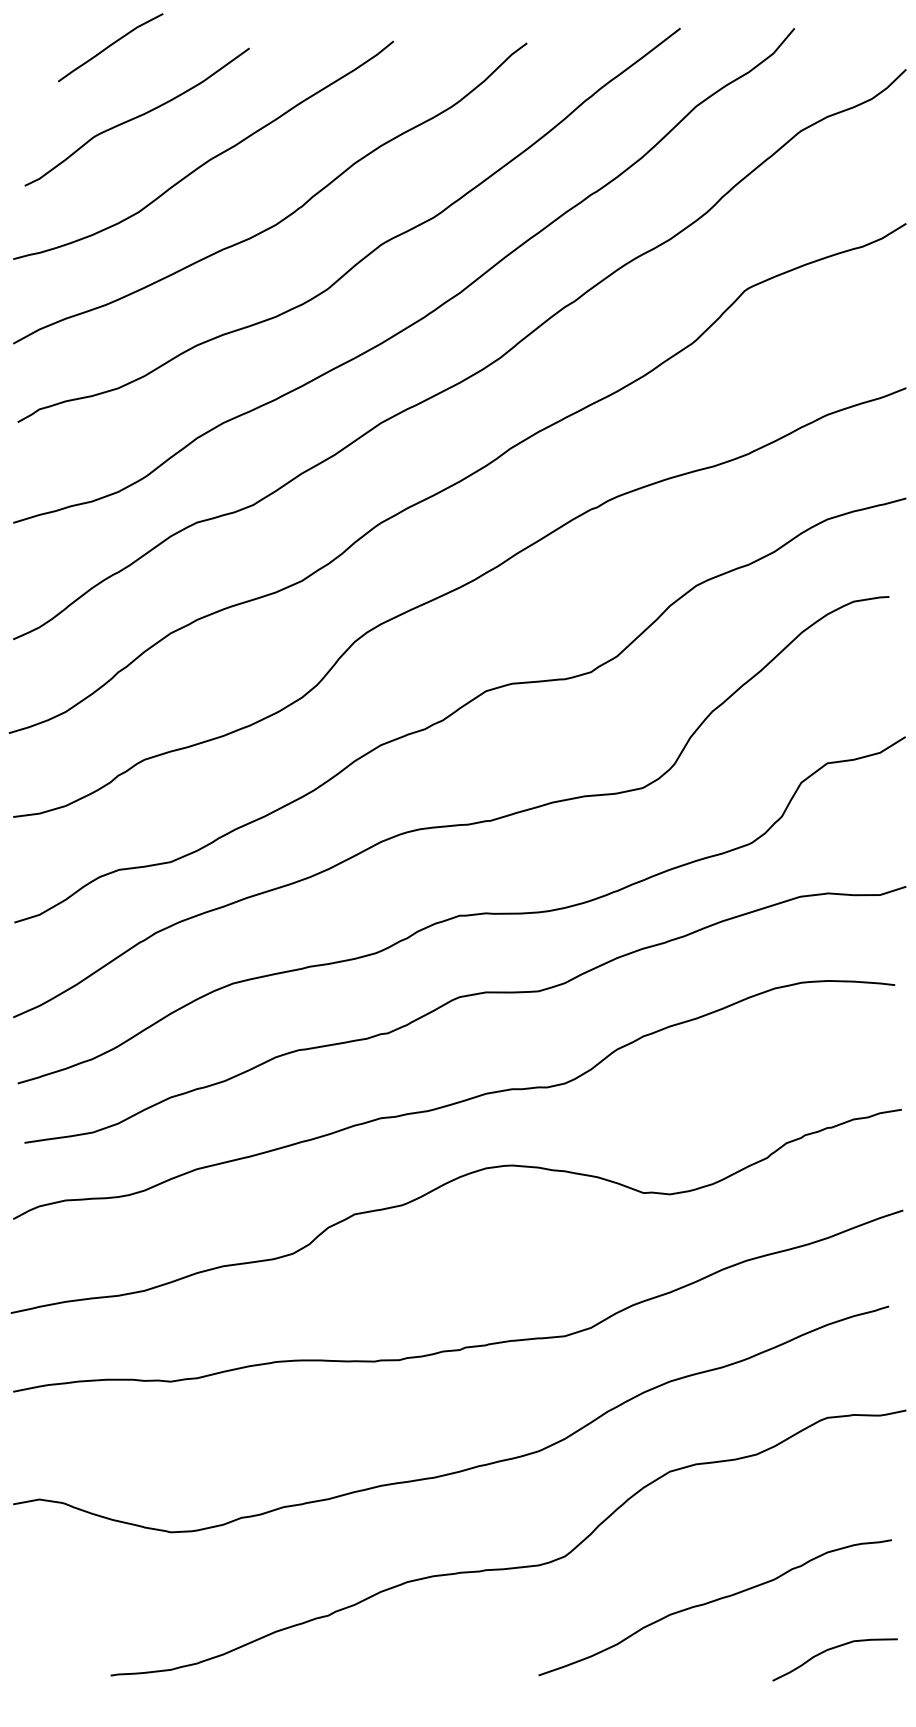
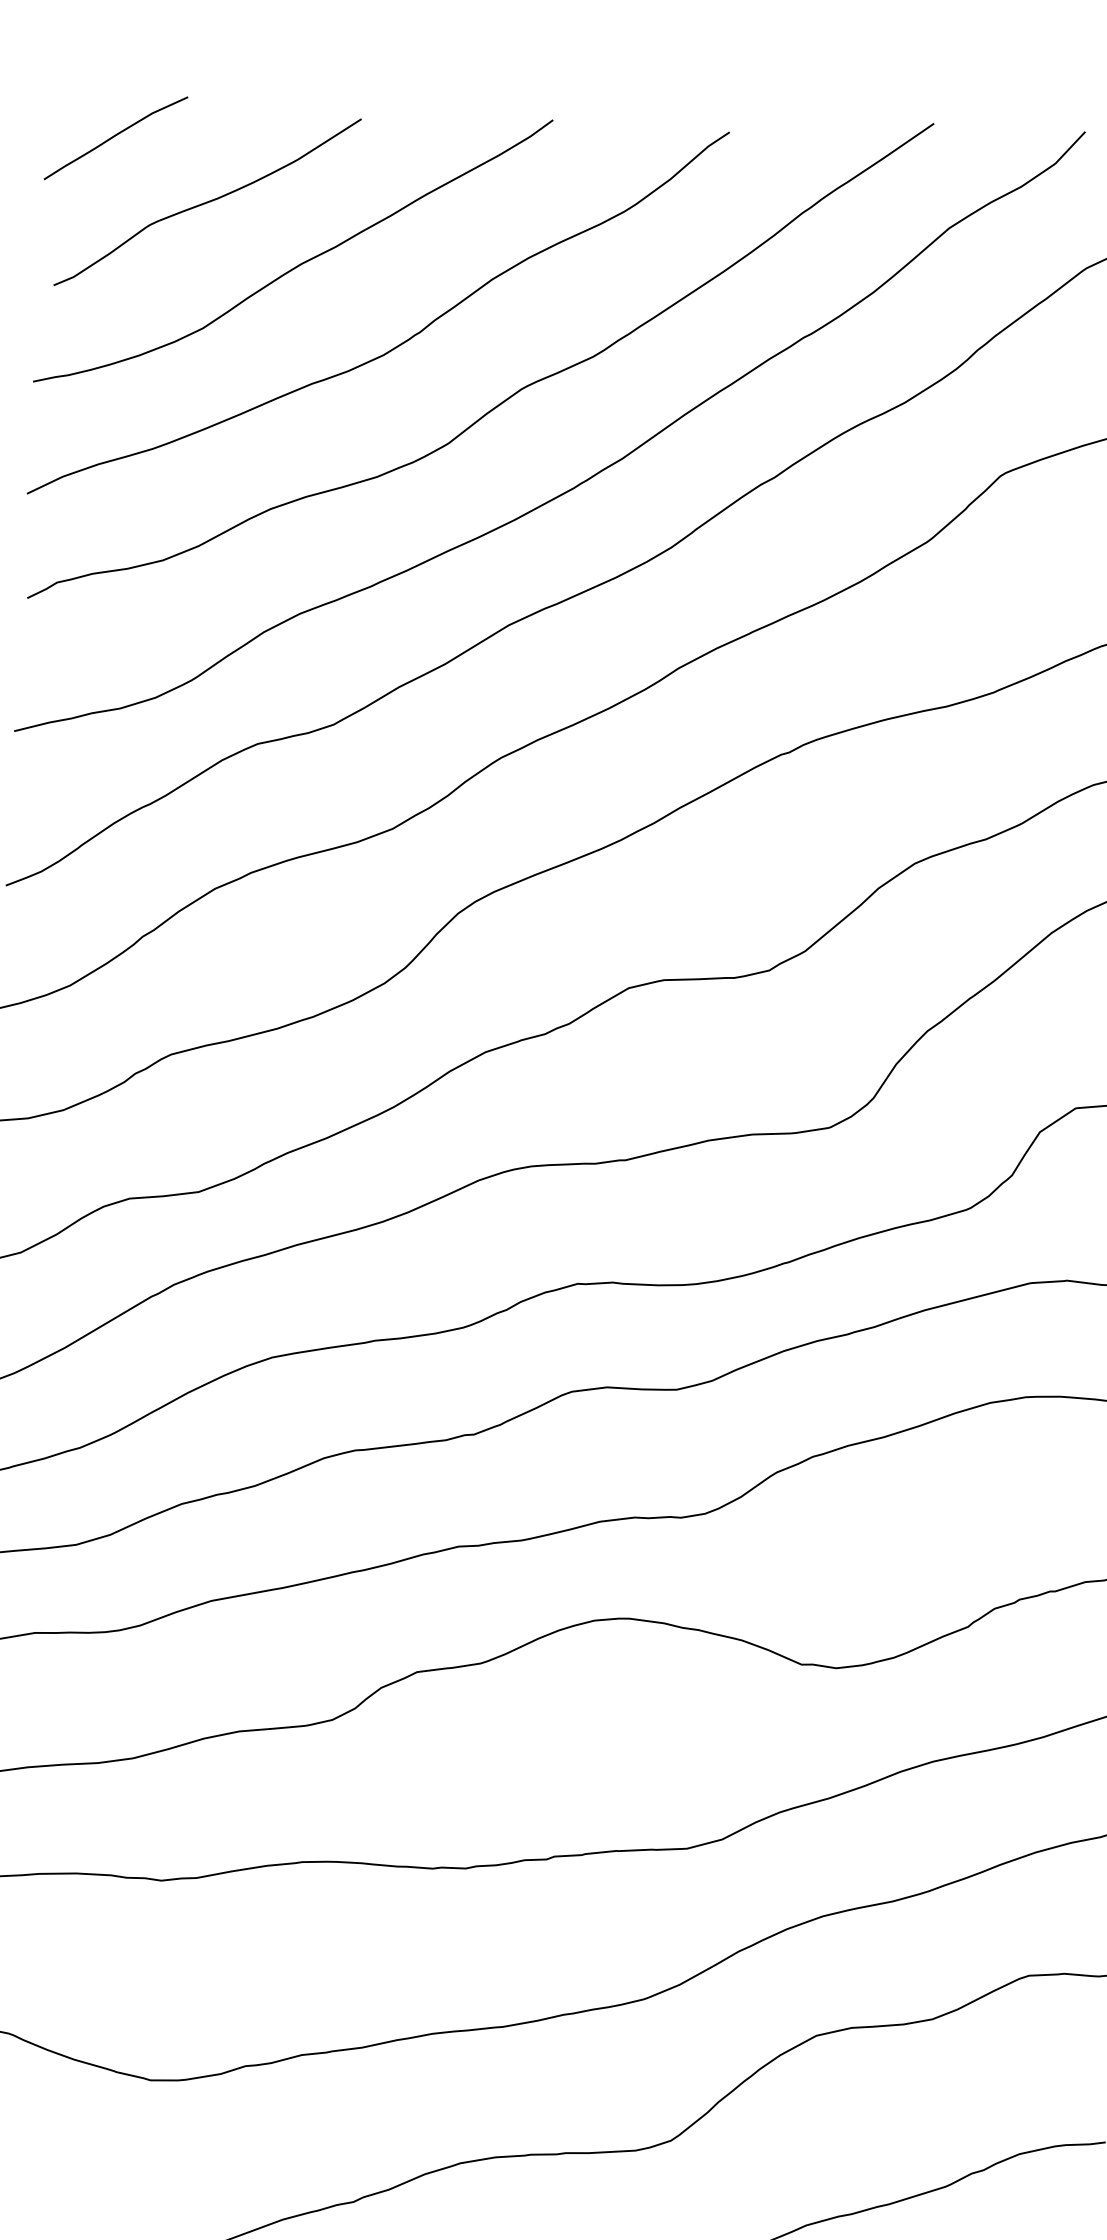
curve: (110, 46) -> (115, 136), moved

